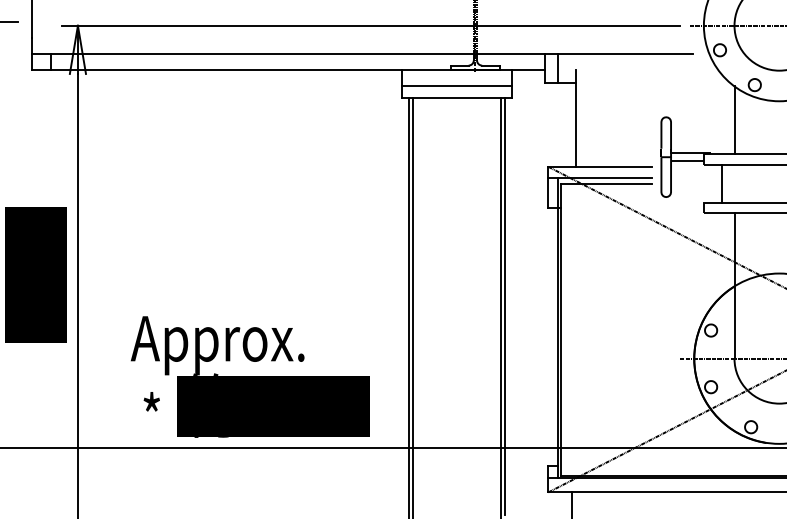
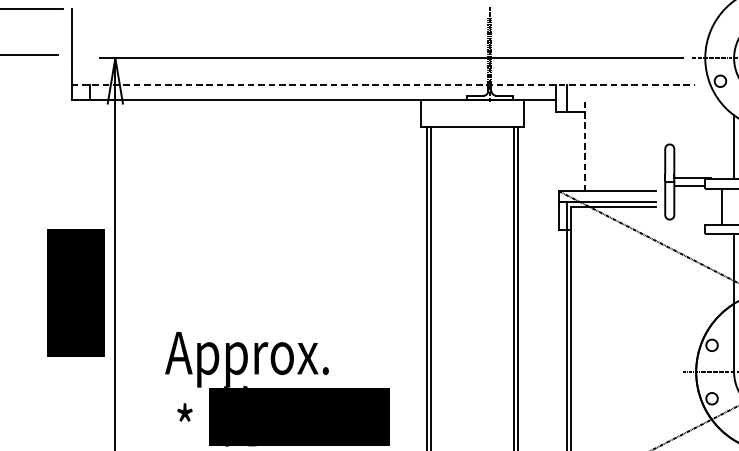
line: (362, 54) -> (383, 85), solid -> dashed
line: (456, 86) -> (472, 115), removed
line: (576, 117) -> (585, 144), solid -> dashed

